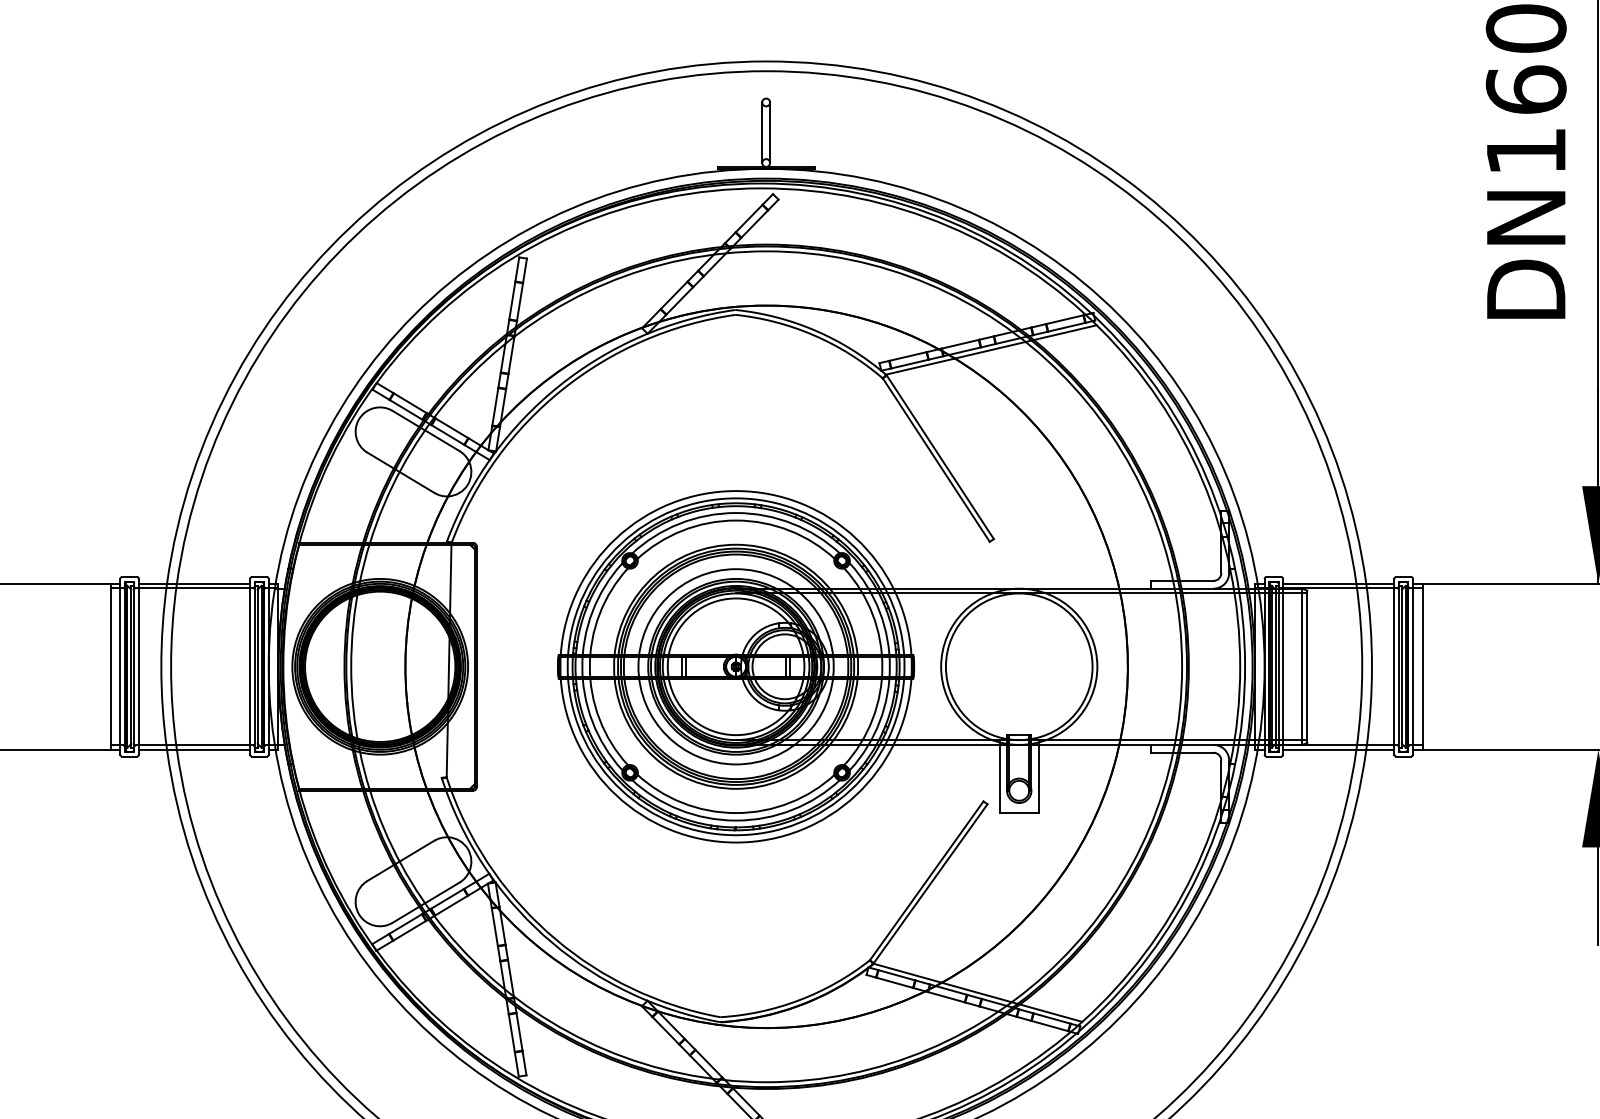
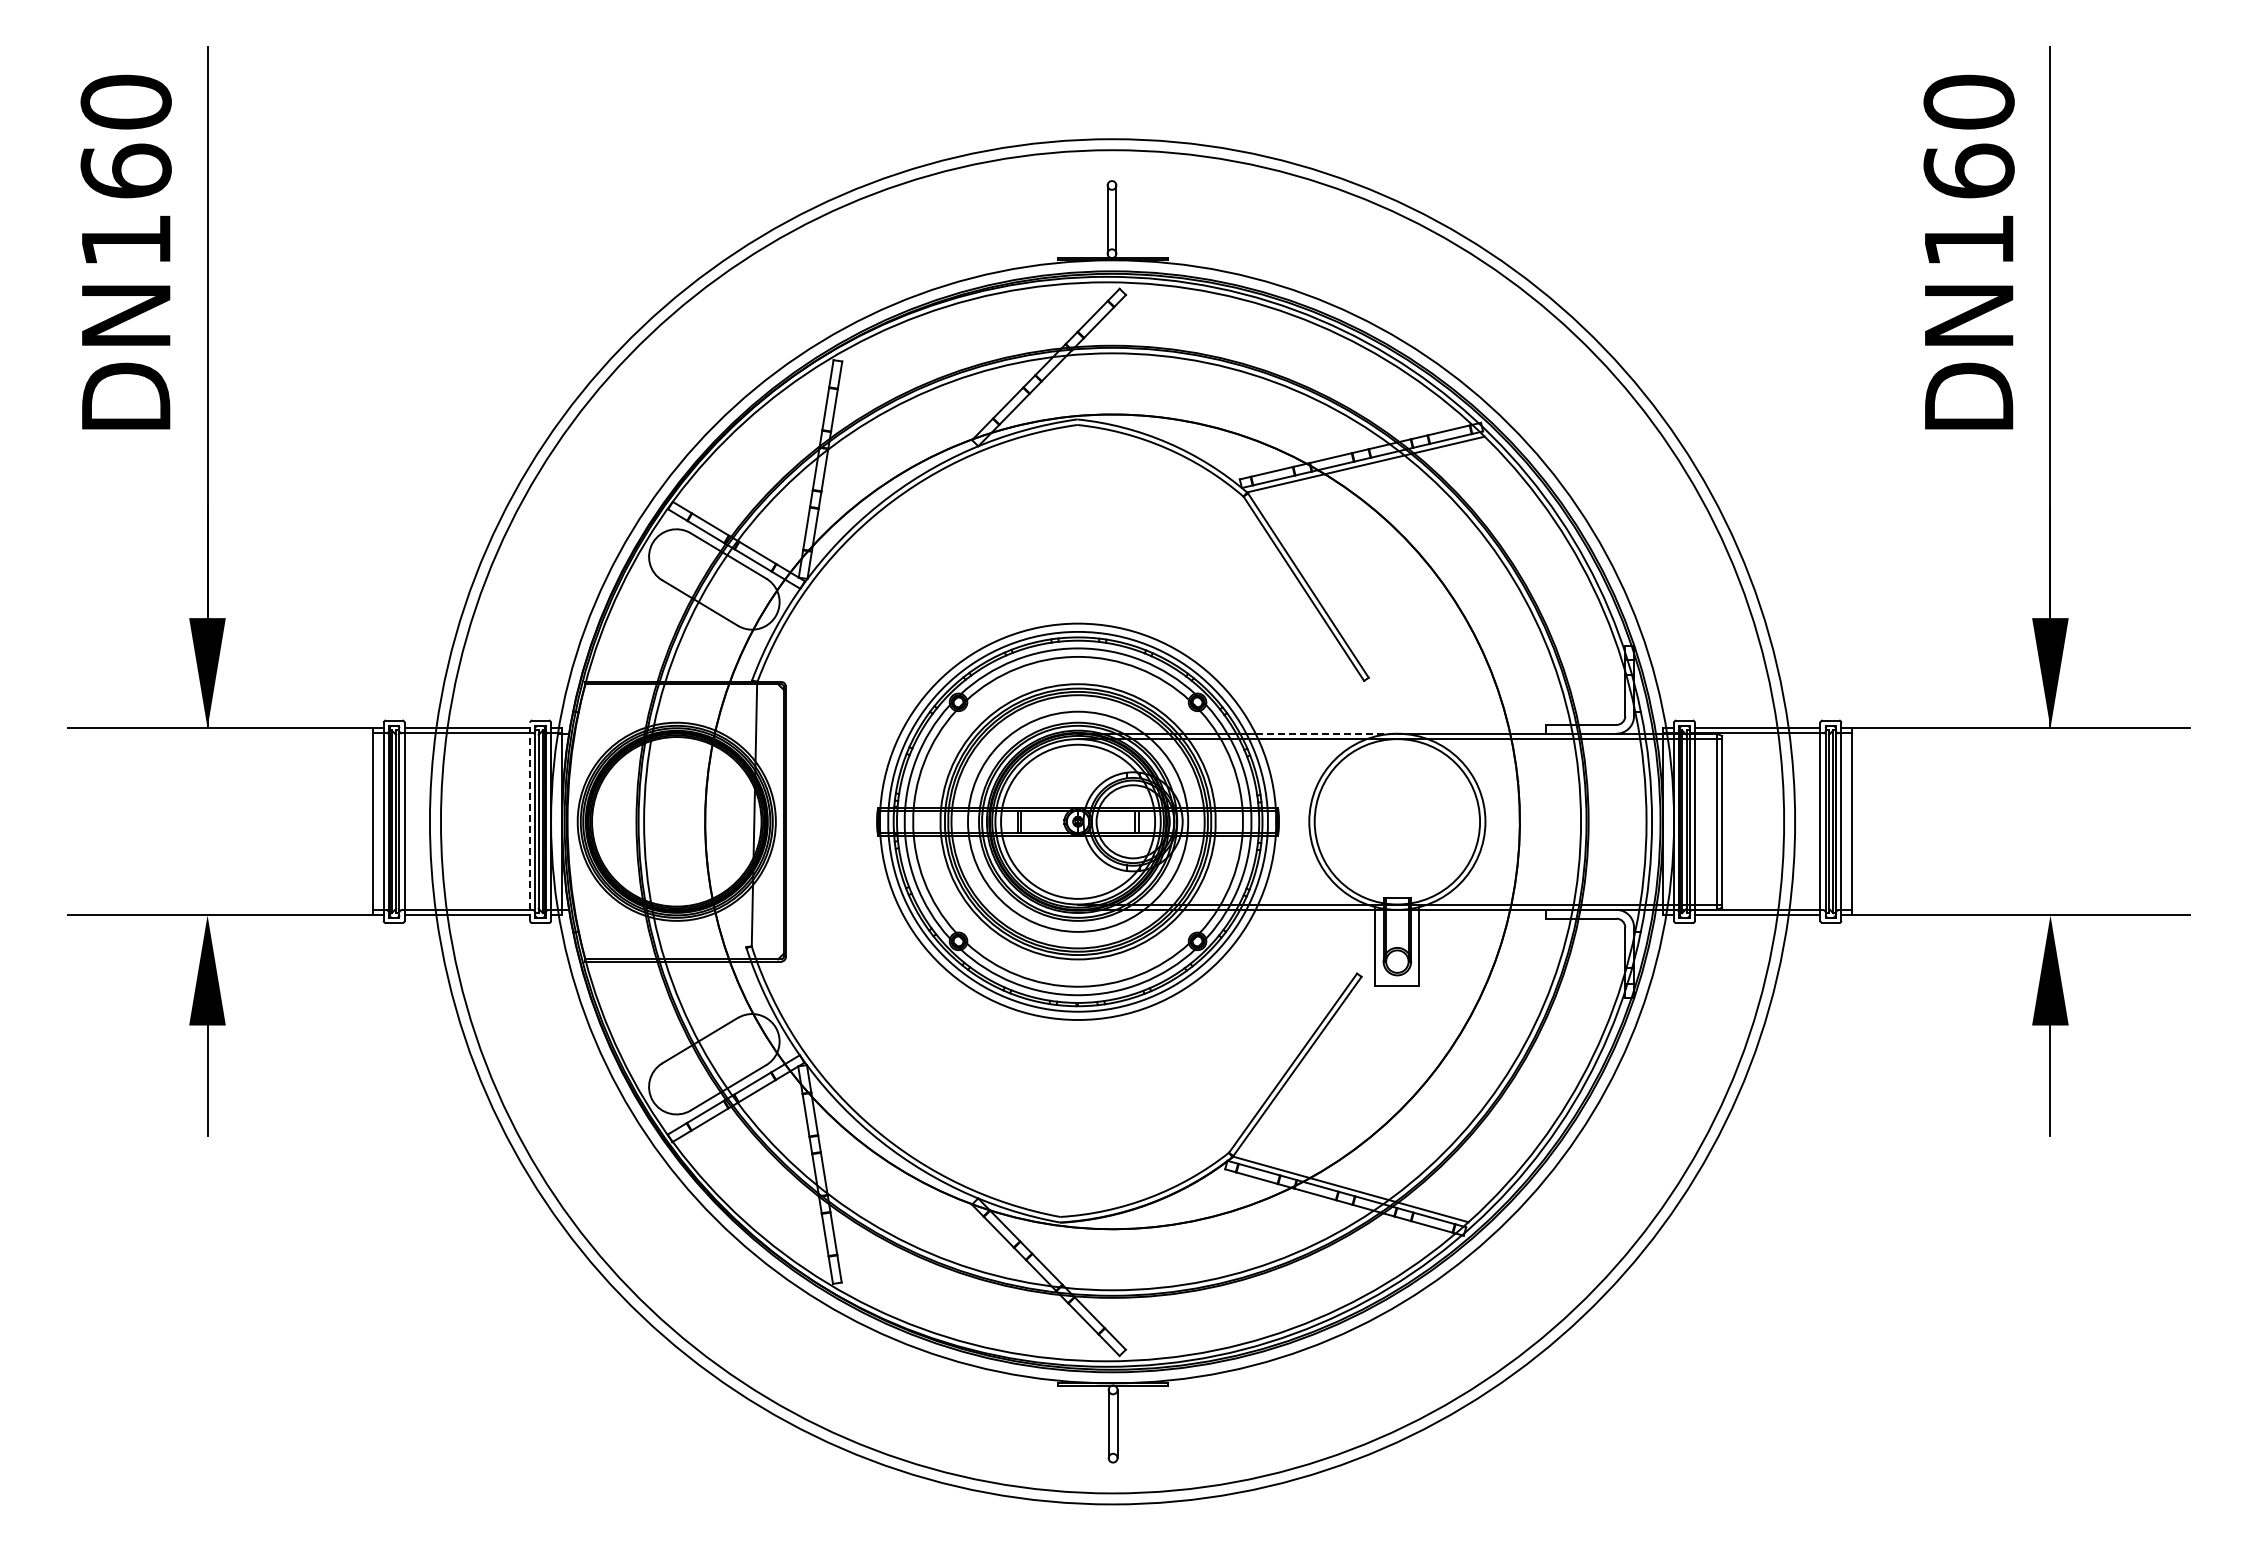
line: (956, 588) -> (1326, 733), solid -> dashed
line: (250, 666) -> (530, 821), solid -> dashed

